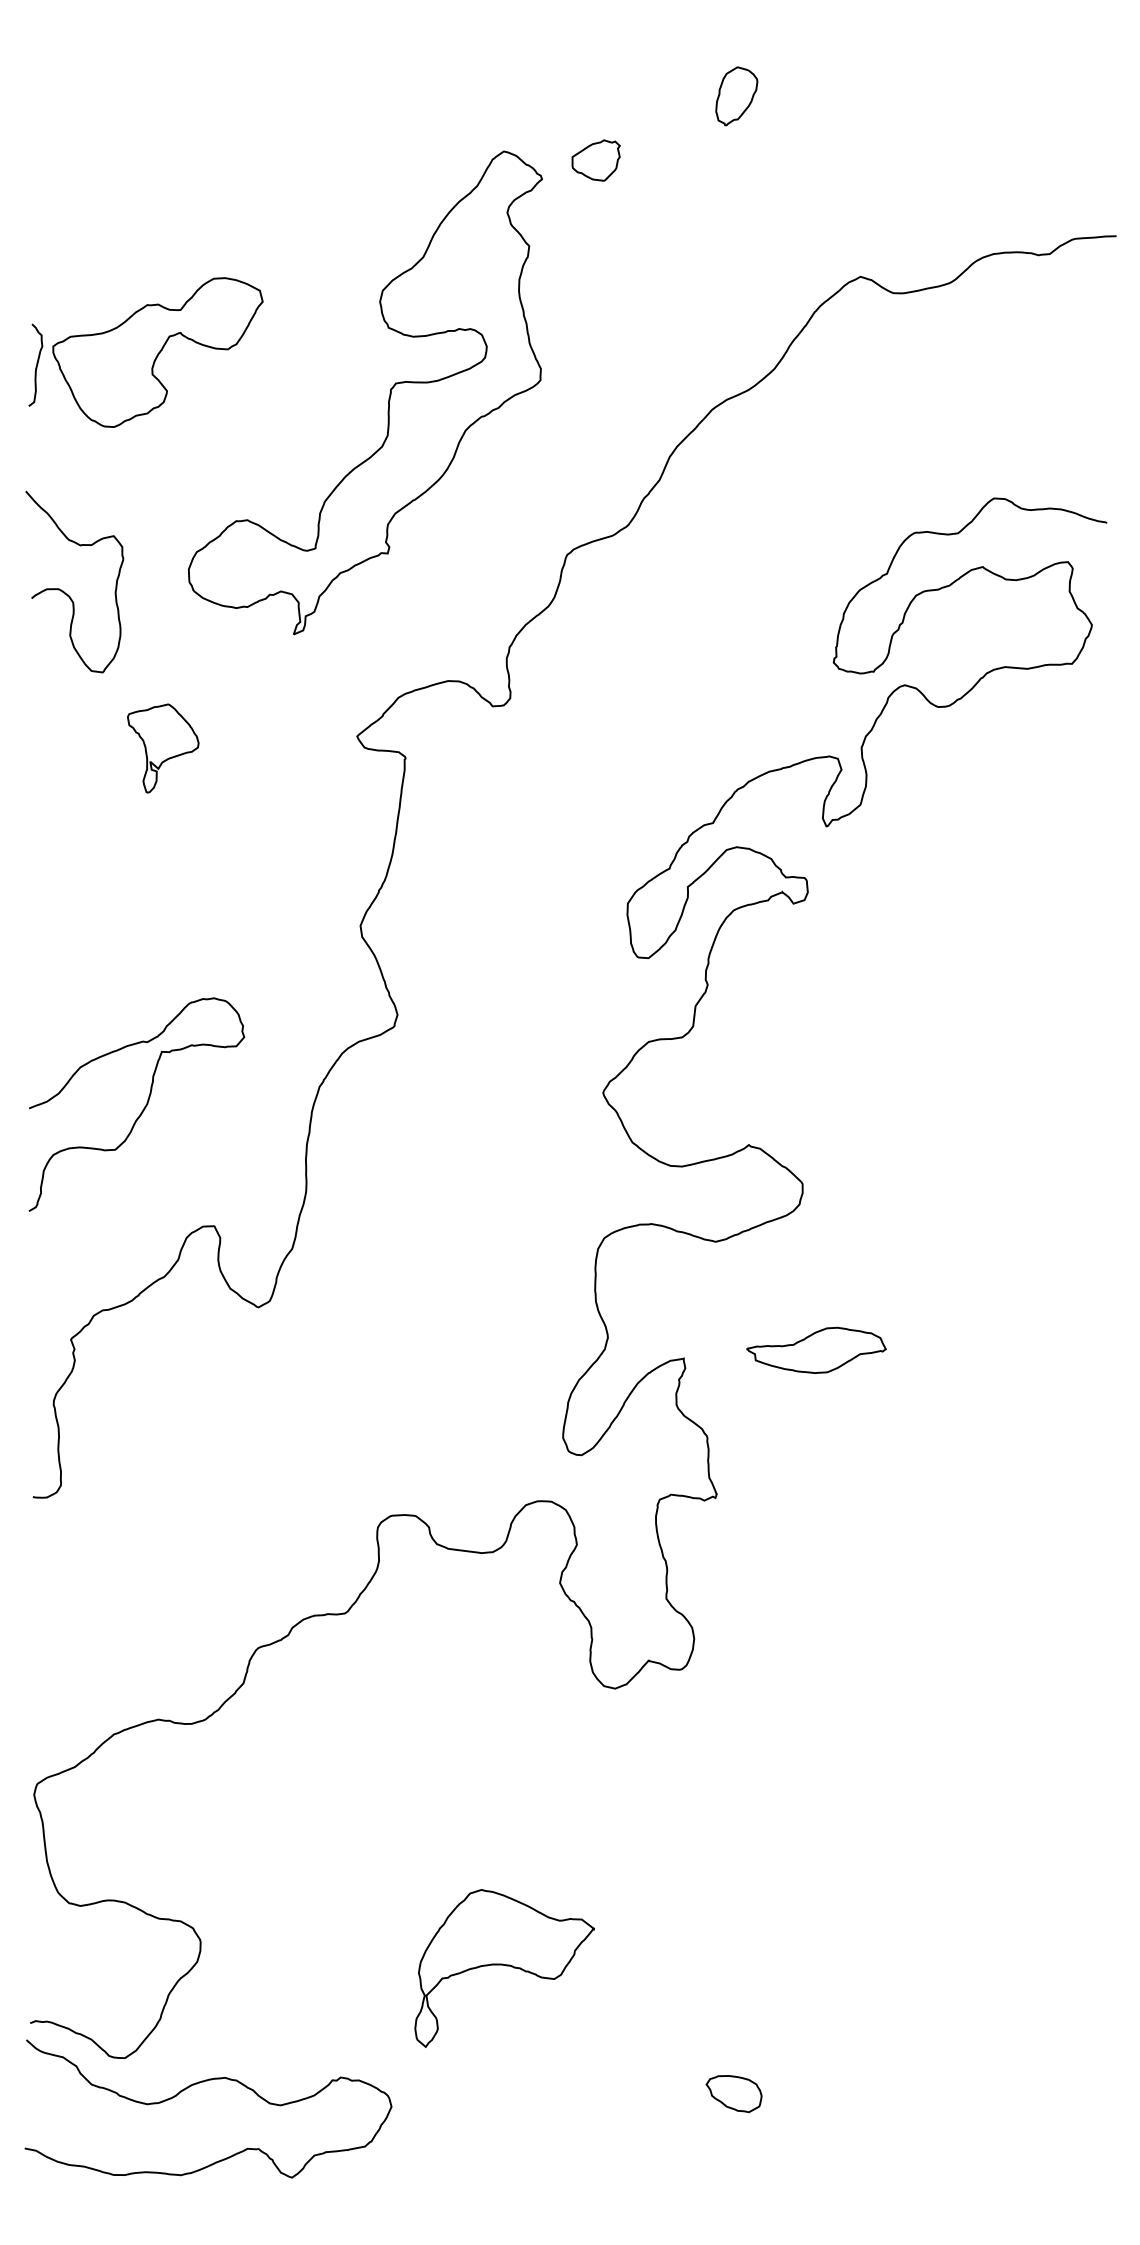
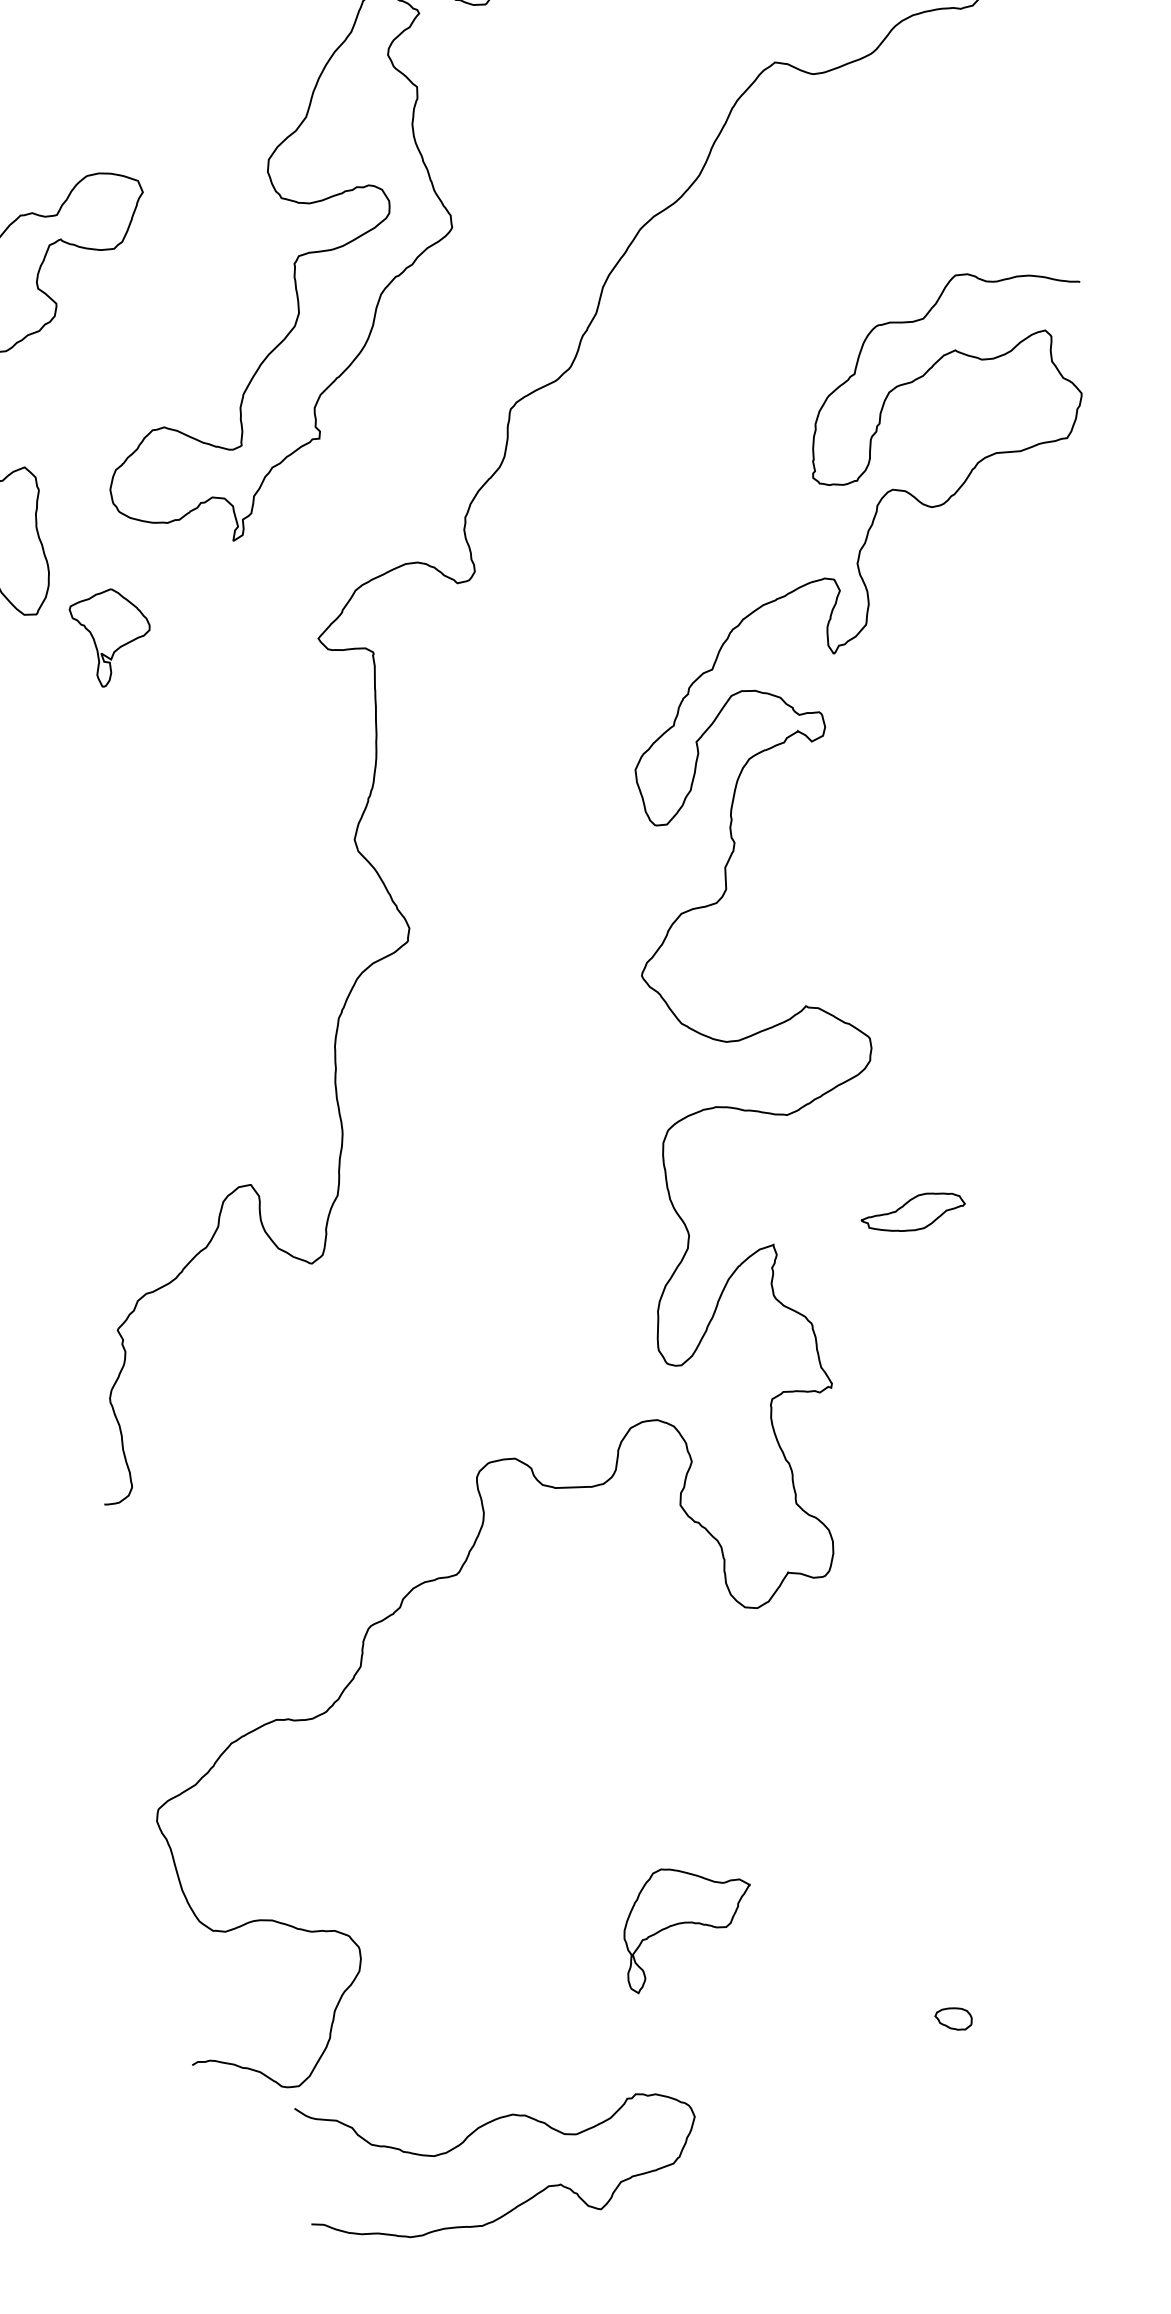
part: (163, 748) -> (113, 637), moved
curve: (142, 1109) -> (154, 1072), removed
part: (816, 1349) -> (913, 1212), size x0.7
part: (504, 1968) -> (687, 1925), size x0.7
curve: (200, 2083) -> (487, 2124), moved
part: (733, 2094) -> (953, 2019), size x0.6

